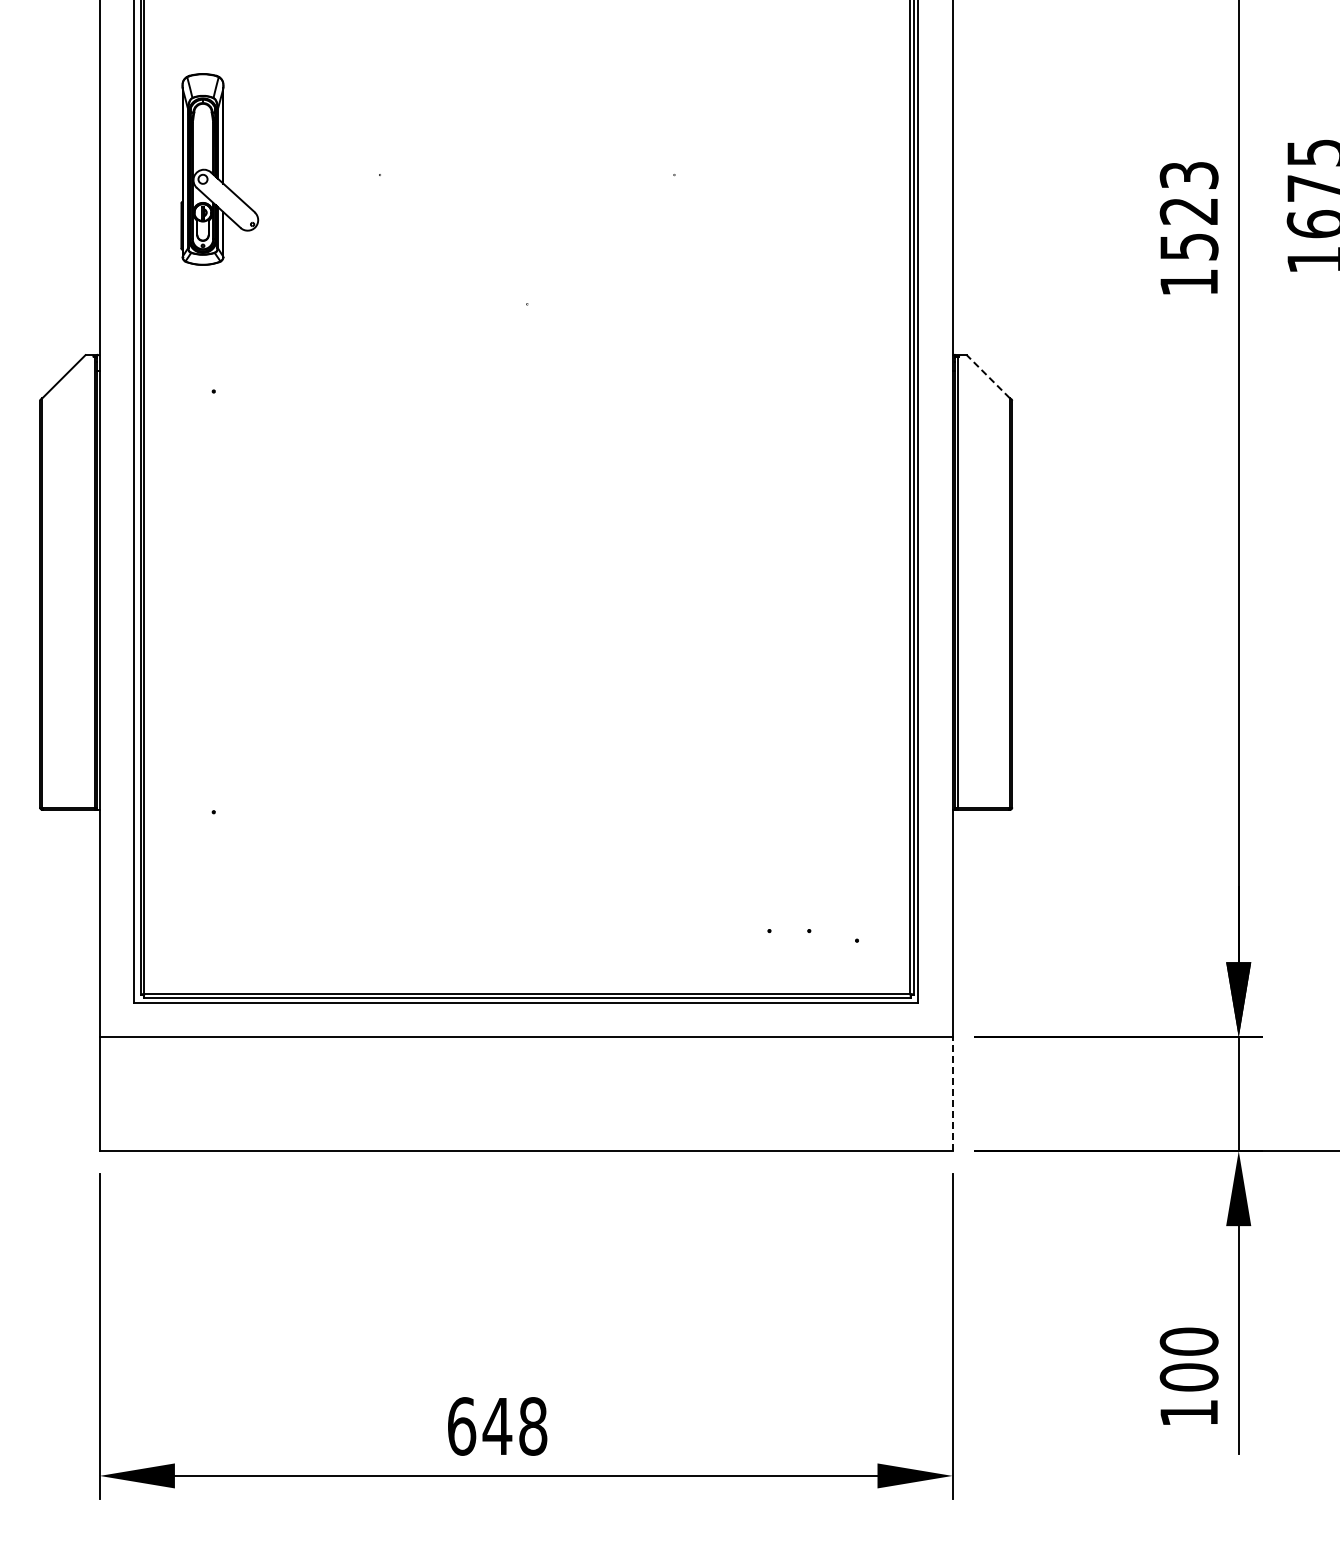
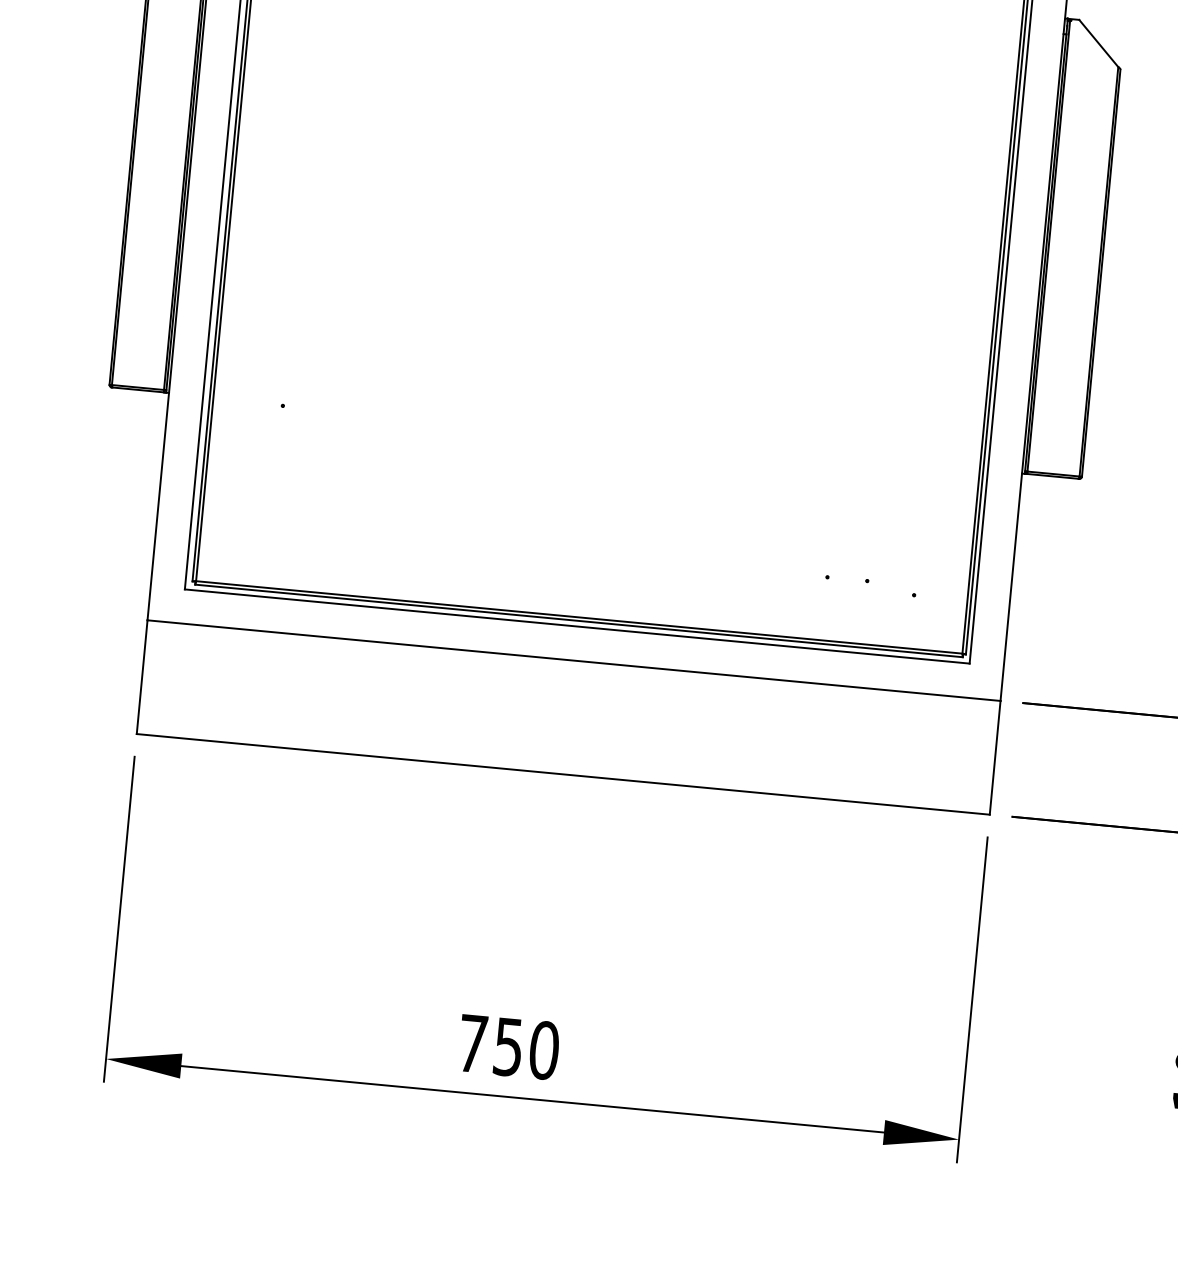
line: (987, 376) -> (1097, 43), dashed -> solid
line: (952, 1094) -> (995, 758), dashed -> solid
text: (497, 1426) -> (508, 1047), 648 -> 750

